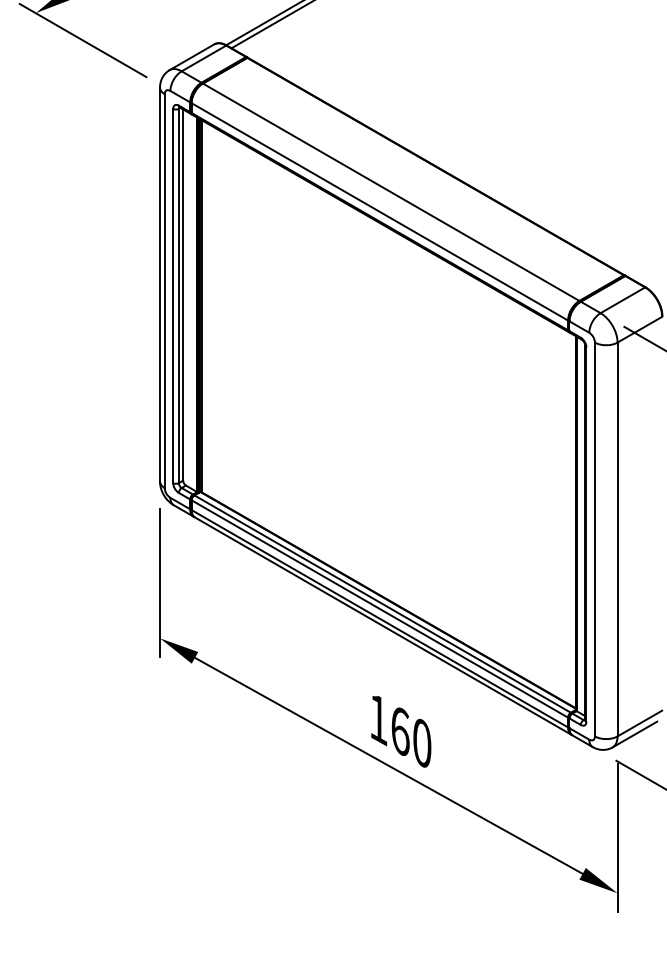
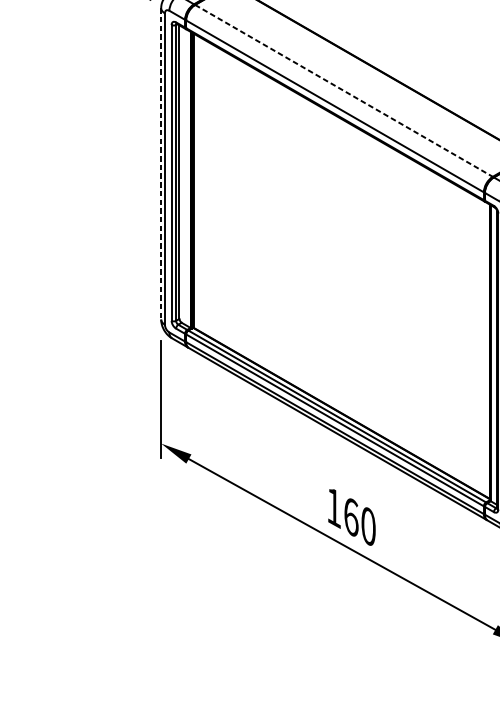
line: (391, 192) -> (344, 91), solid -> dashed
line: (160, 284) -> (161, 163), solid -> dashed

